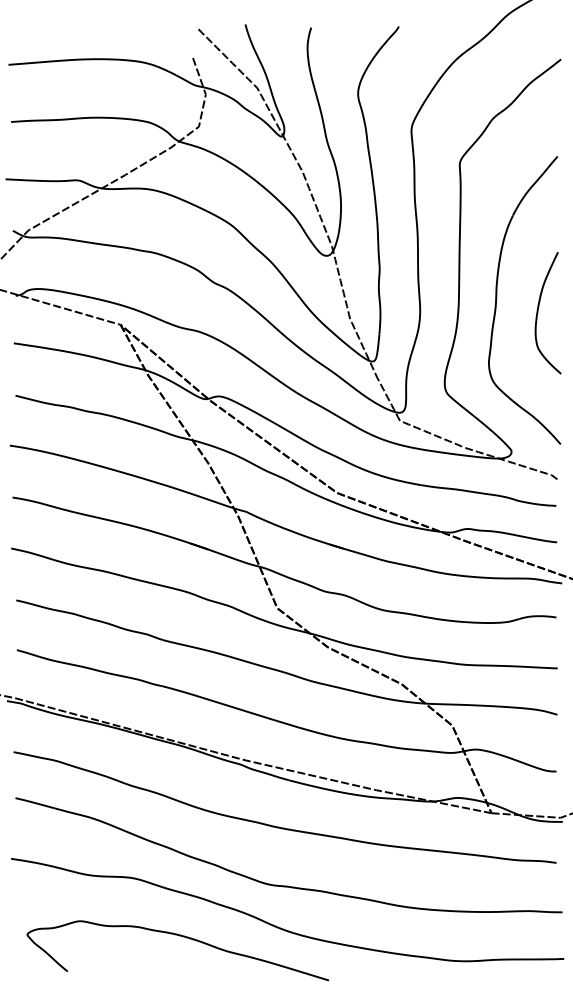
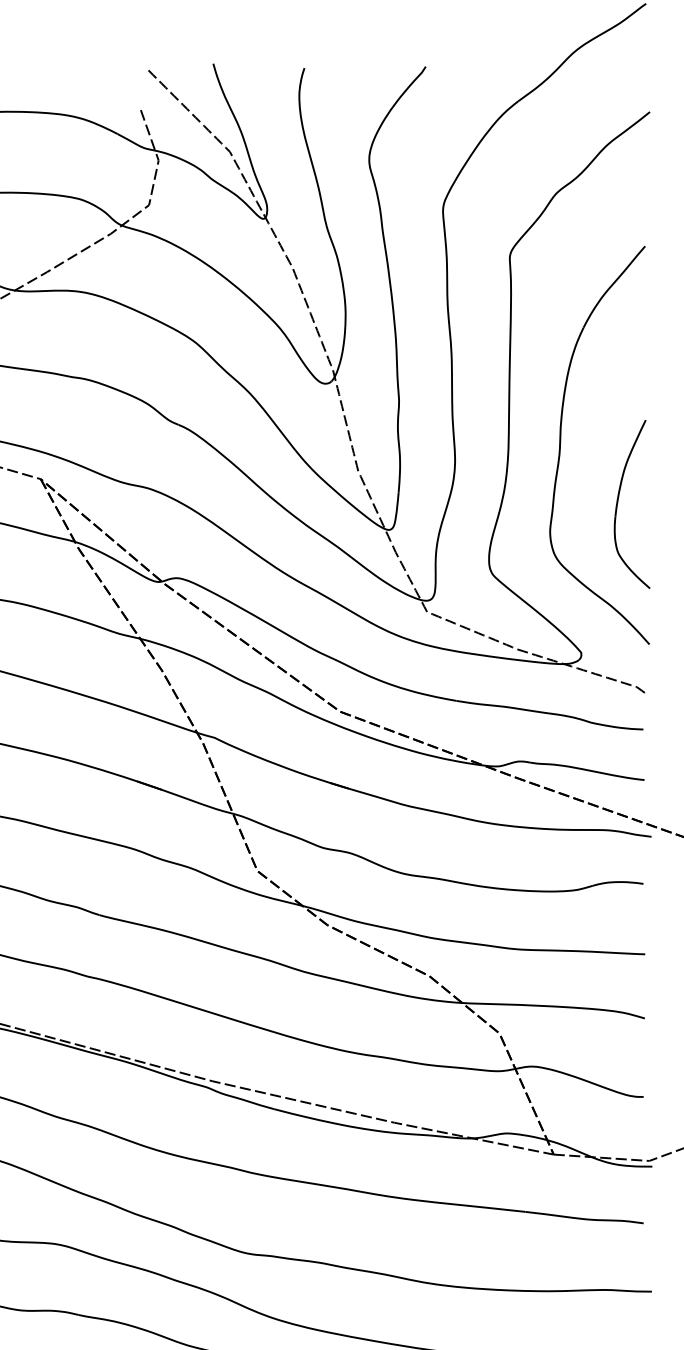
part: (538, 313) -> (618, 504), moved

